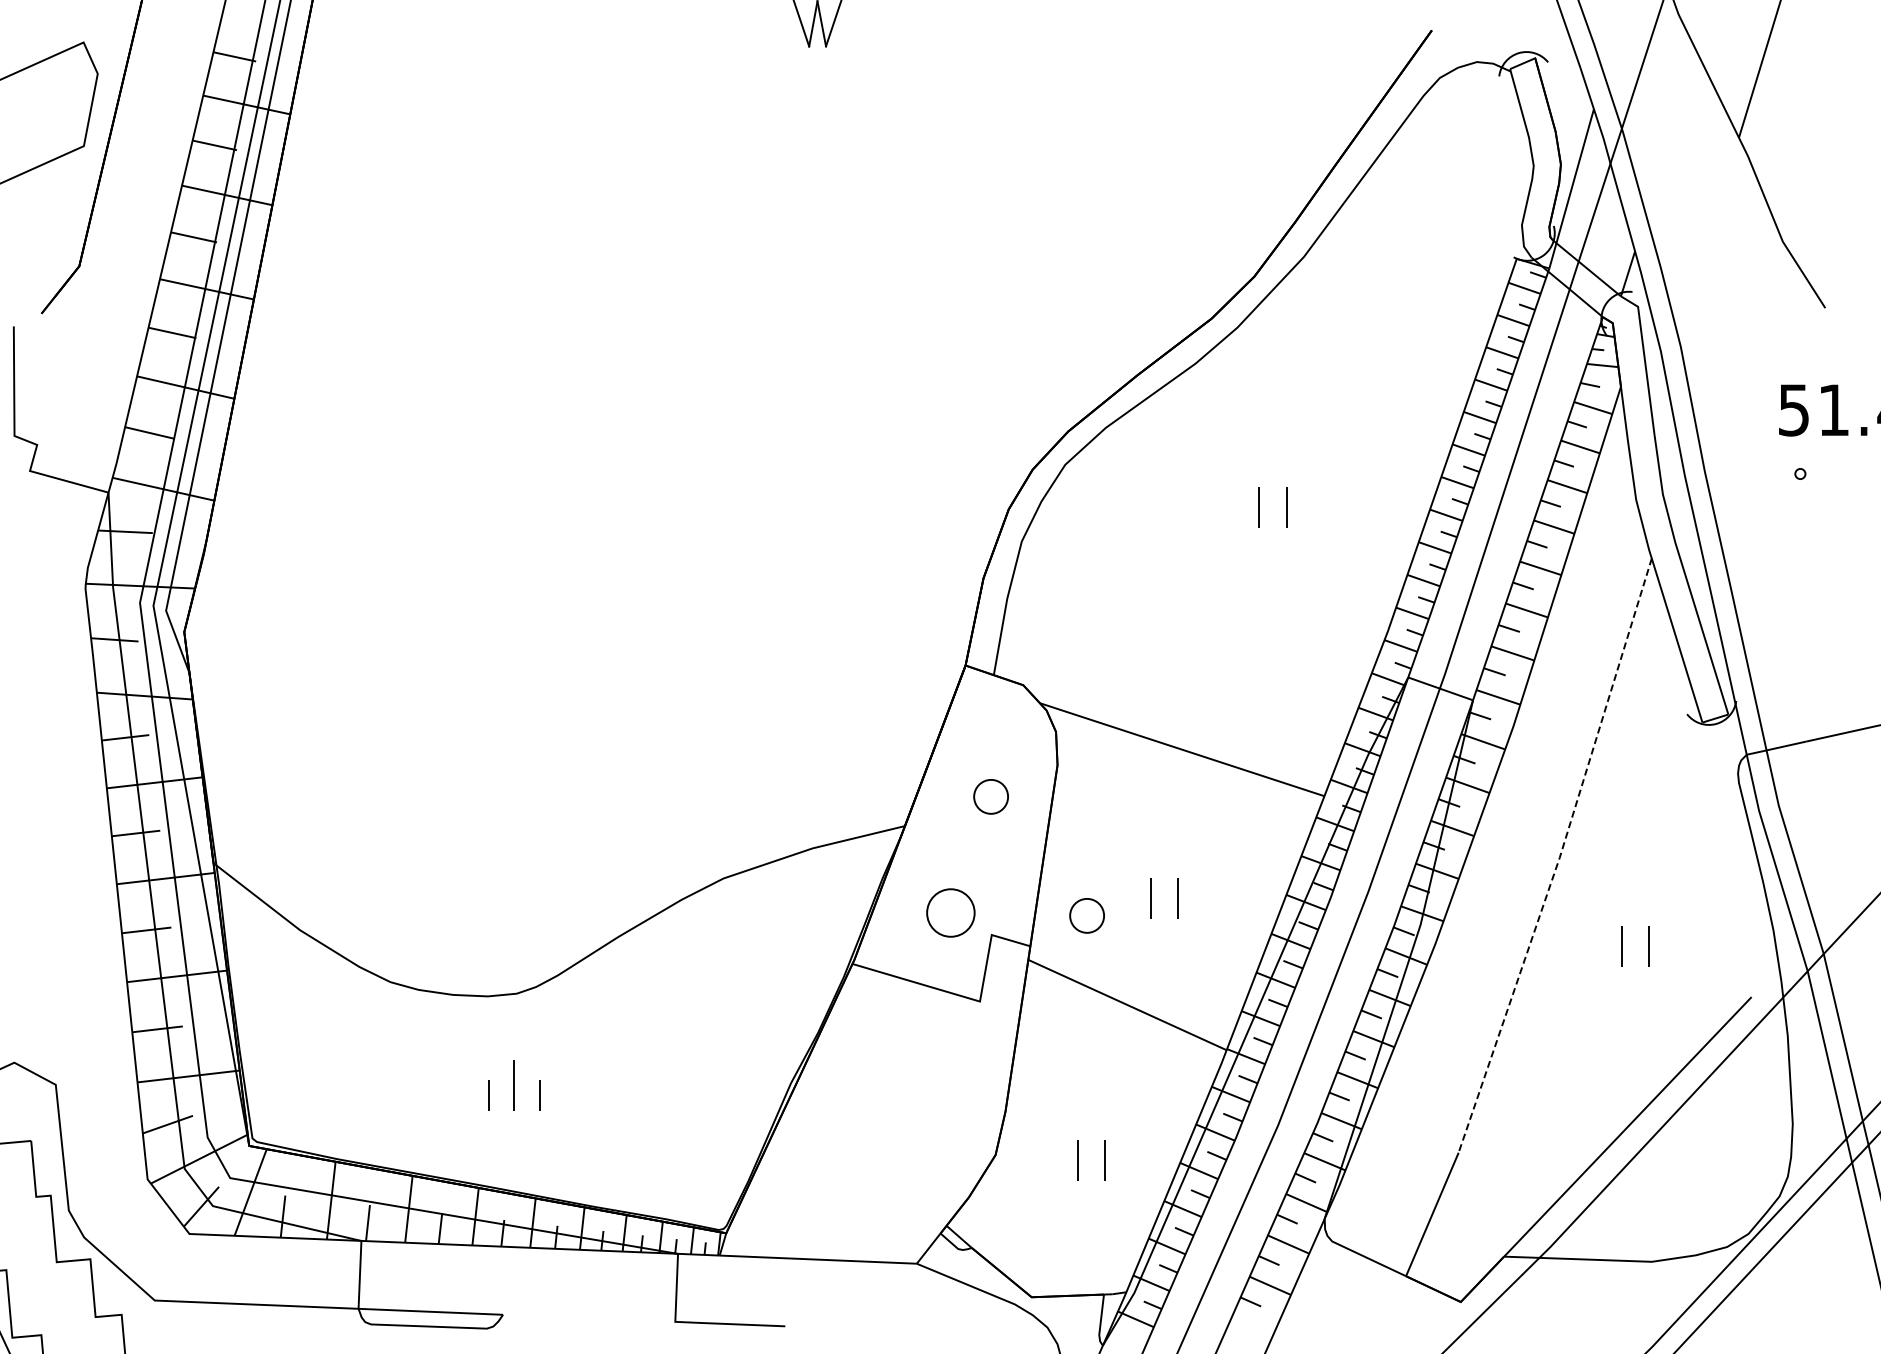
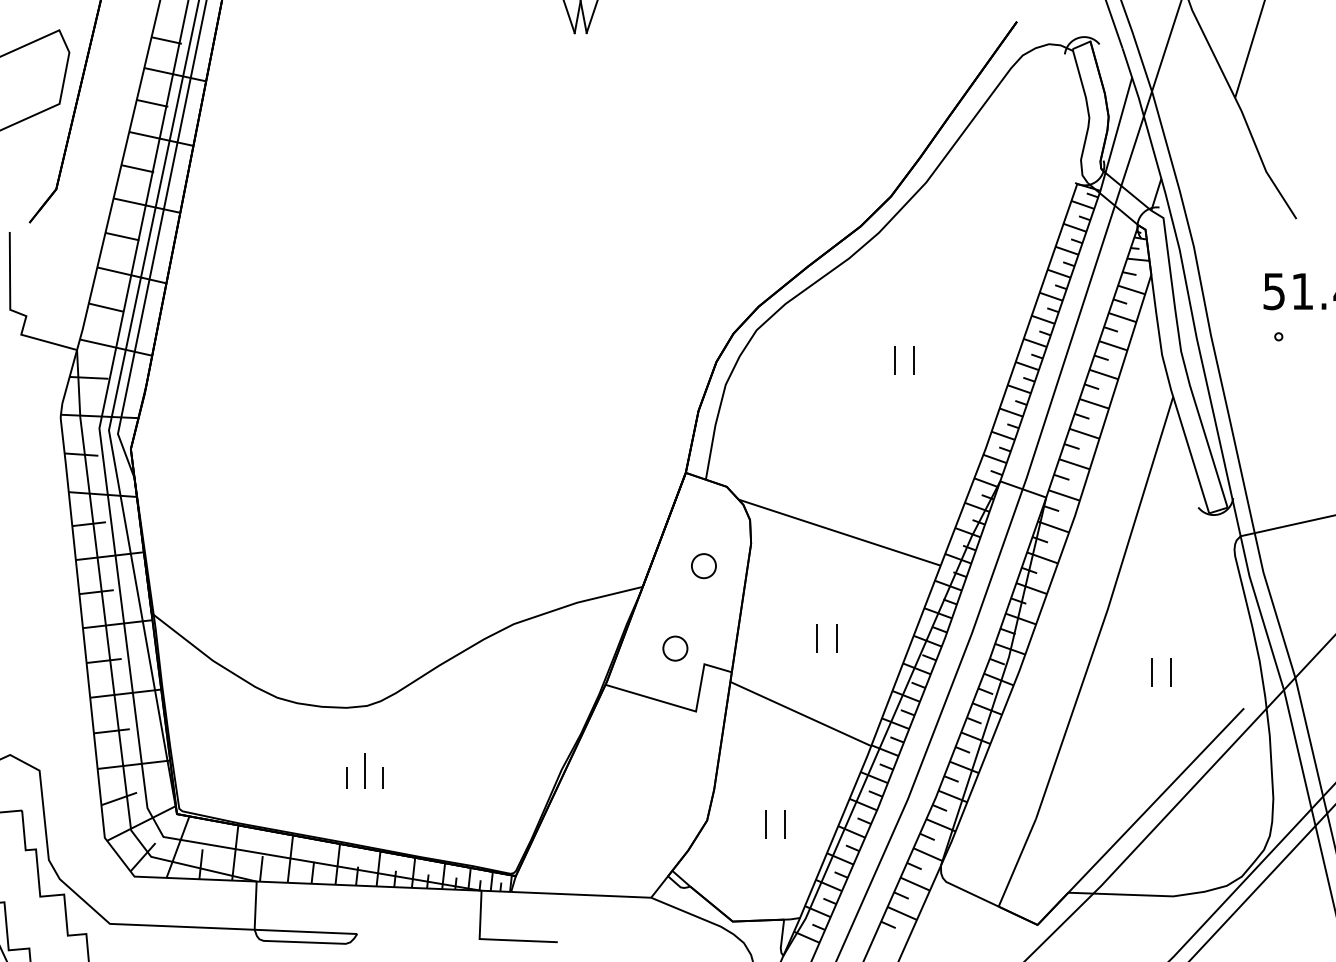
line: (1559, 857) -> (1107, 609), dashed -> solid
part: (950, 912) -> (675, 648), size x0.71
part: (1086, 915) -> (771, 650), removed

